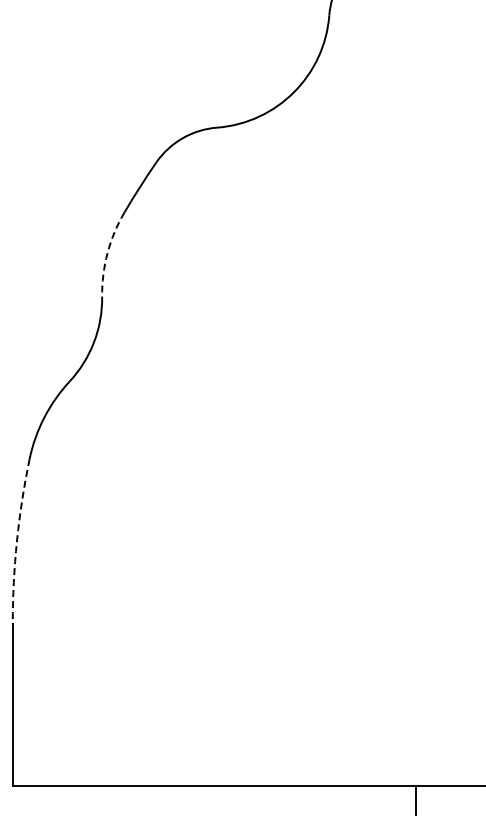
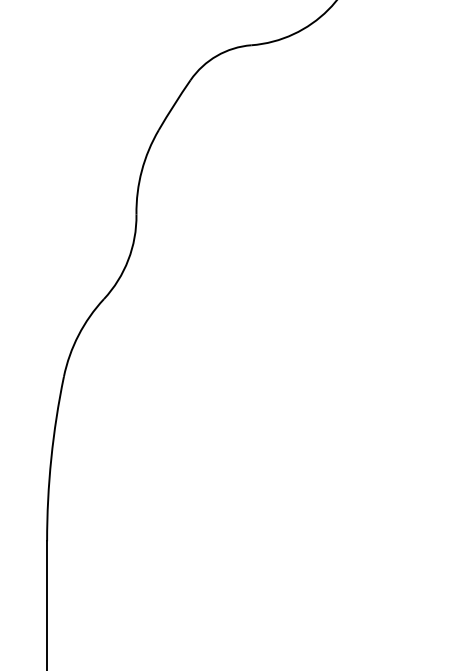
arc: (107, 253) -> (141, 171), dashed -> solid
arc: (17, 541) -> (51, 459), dashed -> solid

